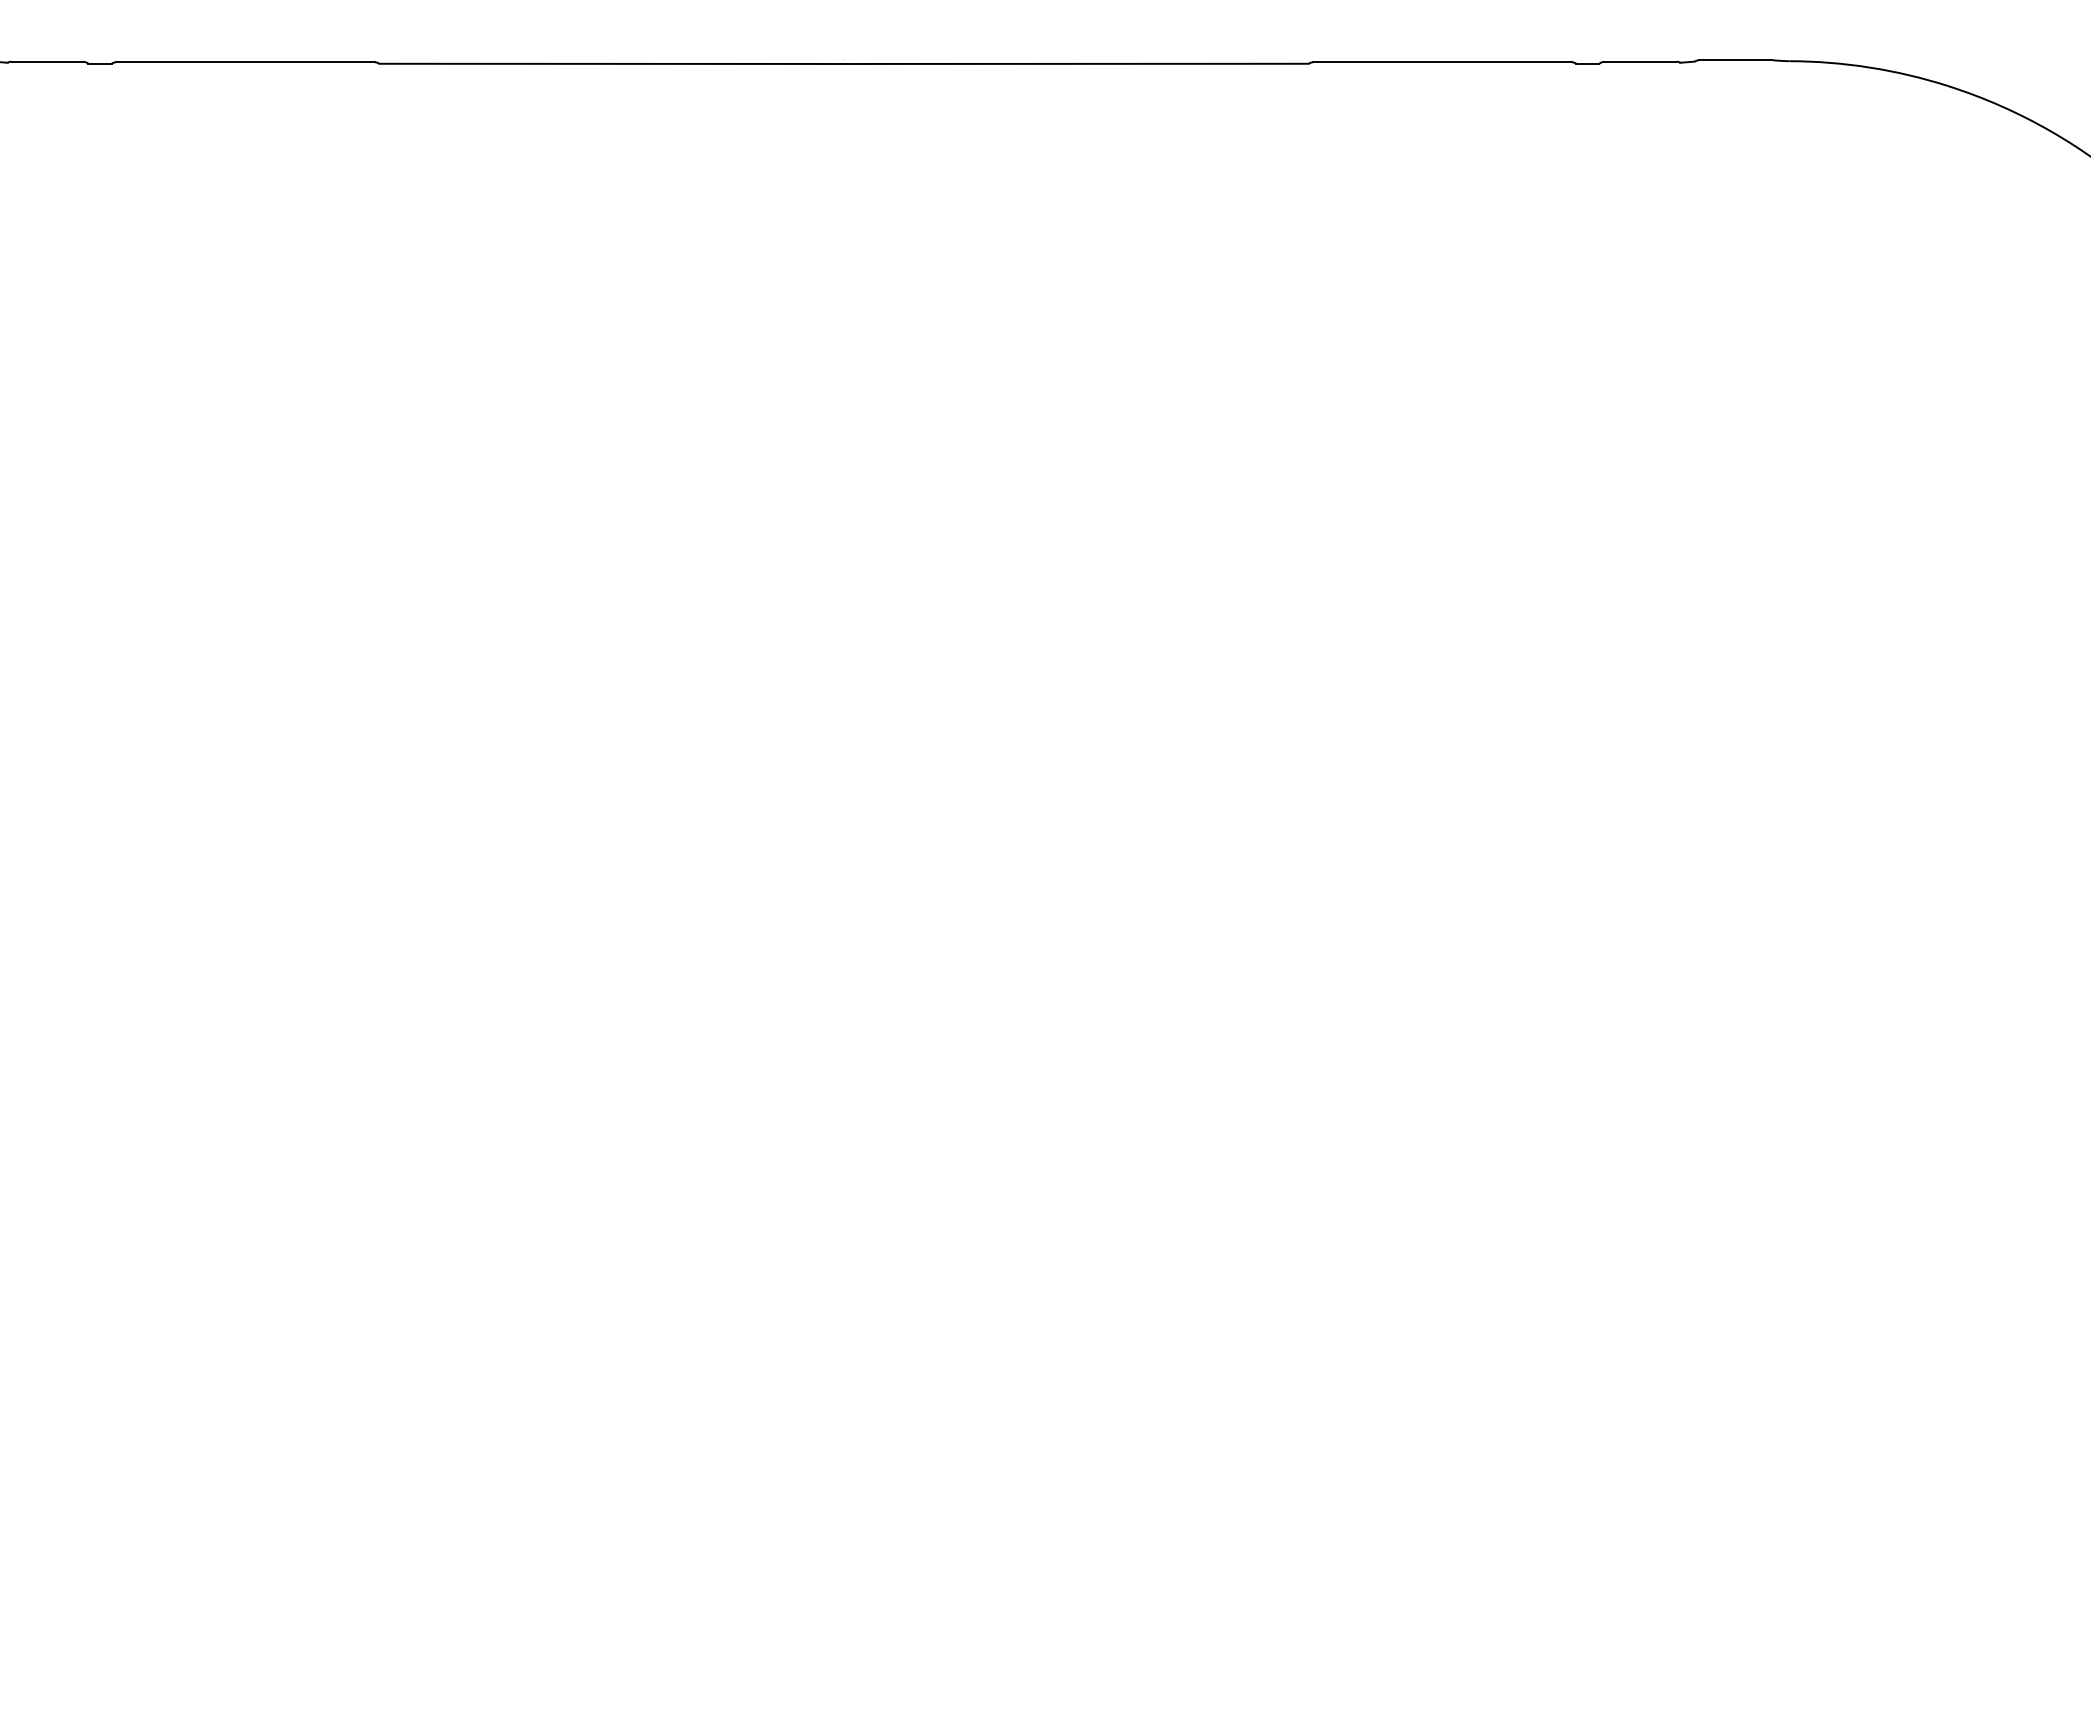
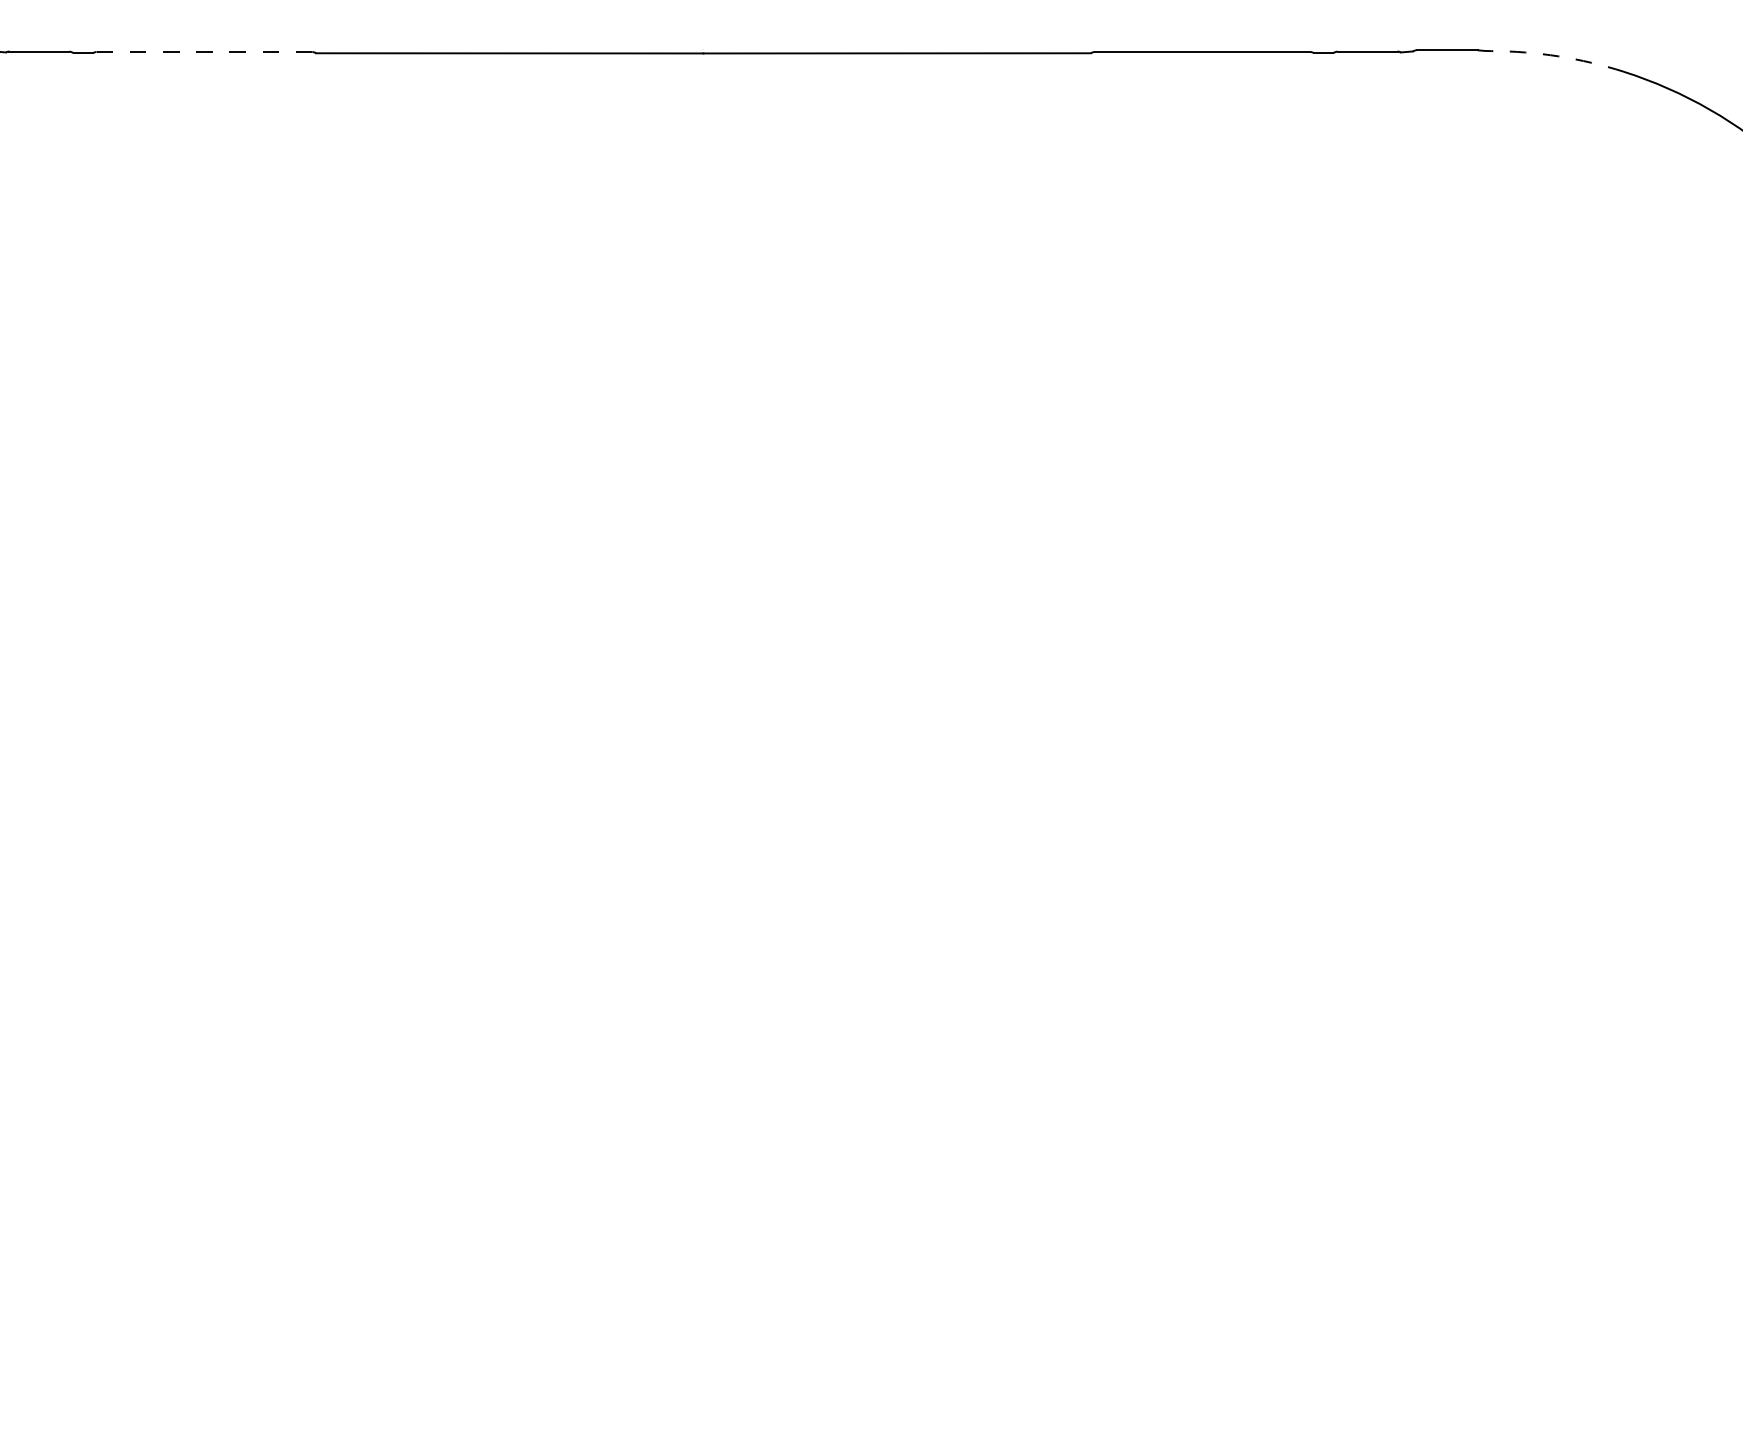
line: (245, 62) -> (204, 52), solid -> dashed
arc: (1869, 67) -> (1558, 56), solid -> dashed

